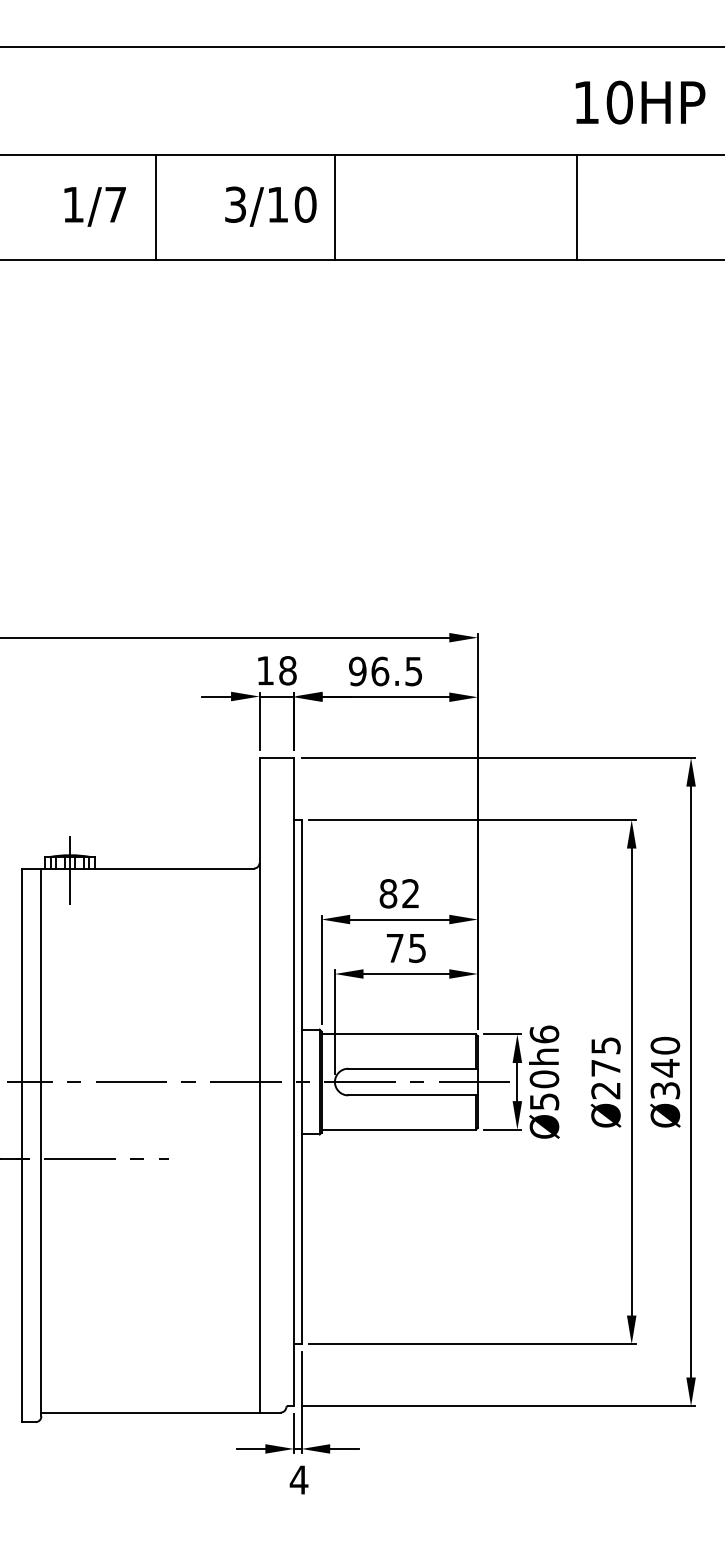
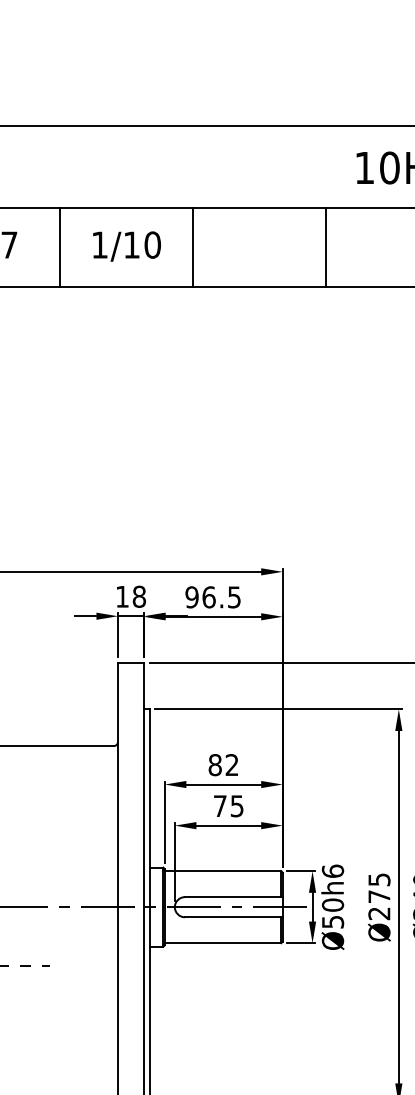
text: (235, 204) -> (99, 244), 3/10 -> 1/10
line: (155, 207) -> (59, 247), moved
line: (334, 207) -> (192, 247), moved
line: (576, 207) -> (325, 247), moved

